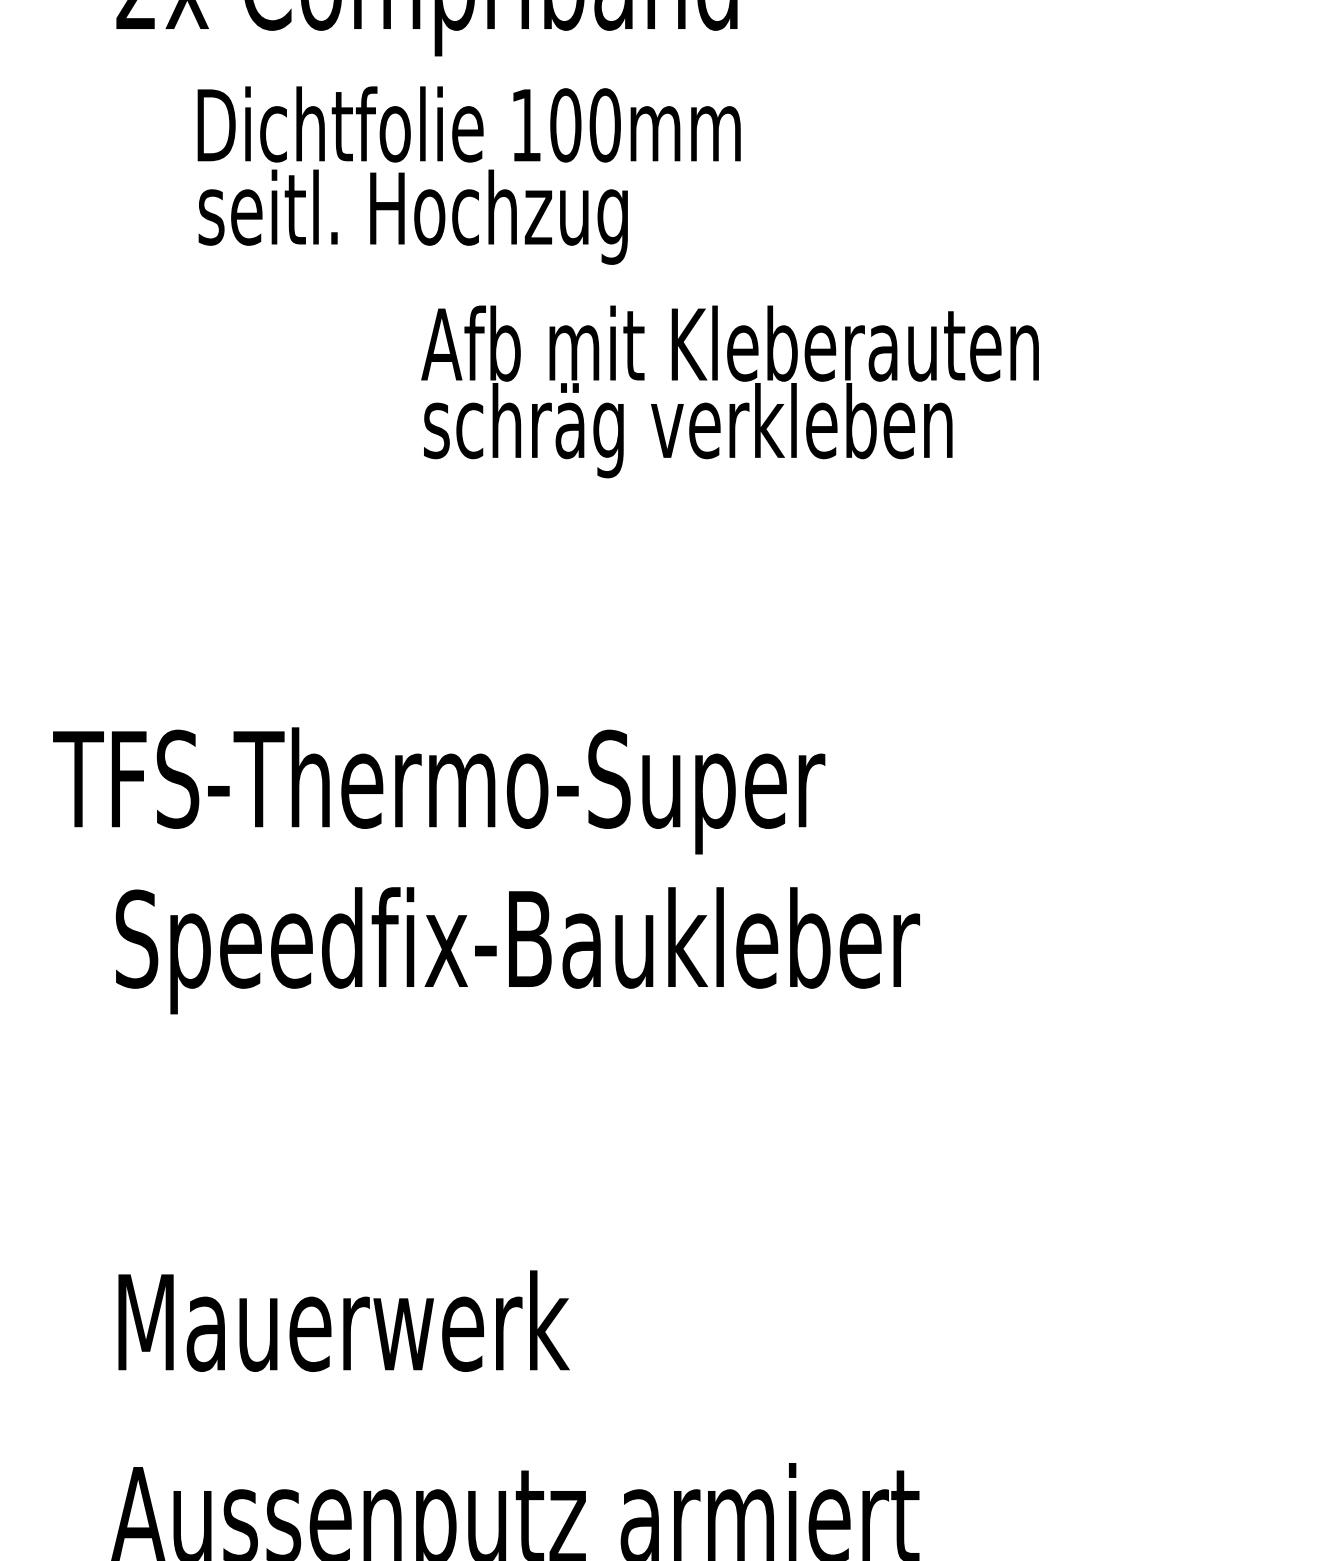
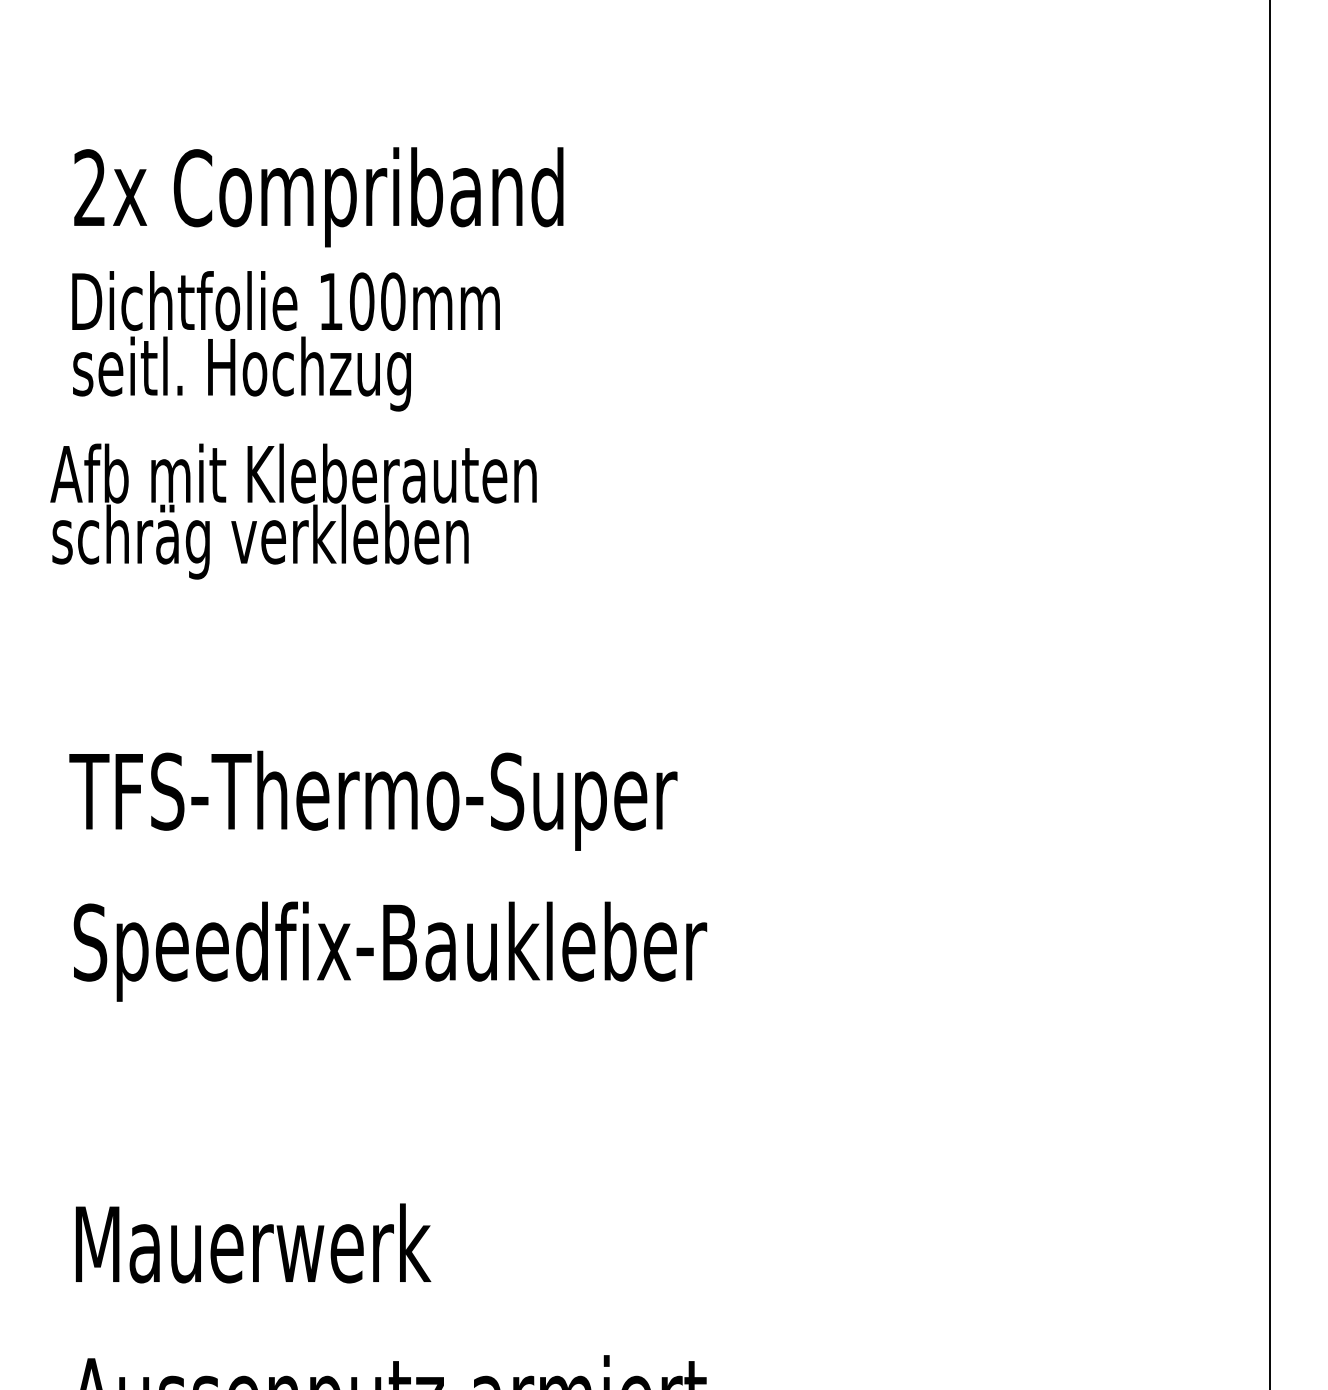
text: (468, 175) -> (285, 341), moved
text: (730, 391) -> (293, 511), moved
text: (439, 790) -> (373, 800), moved

